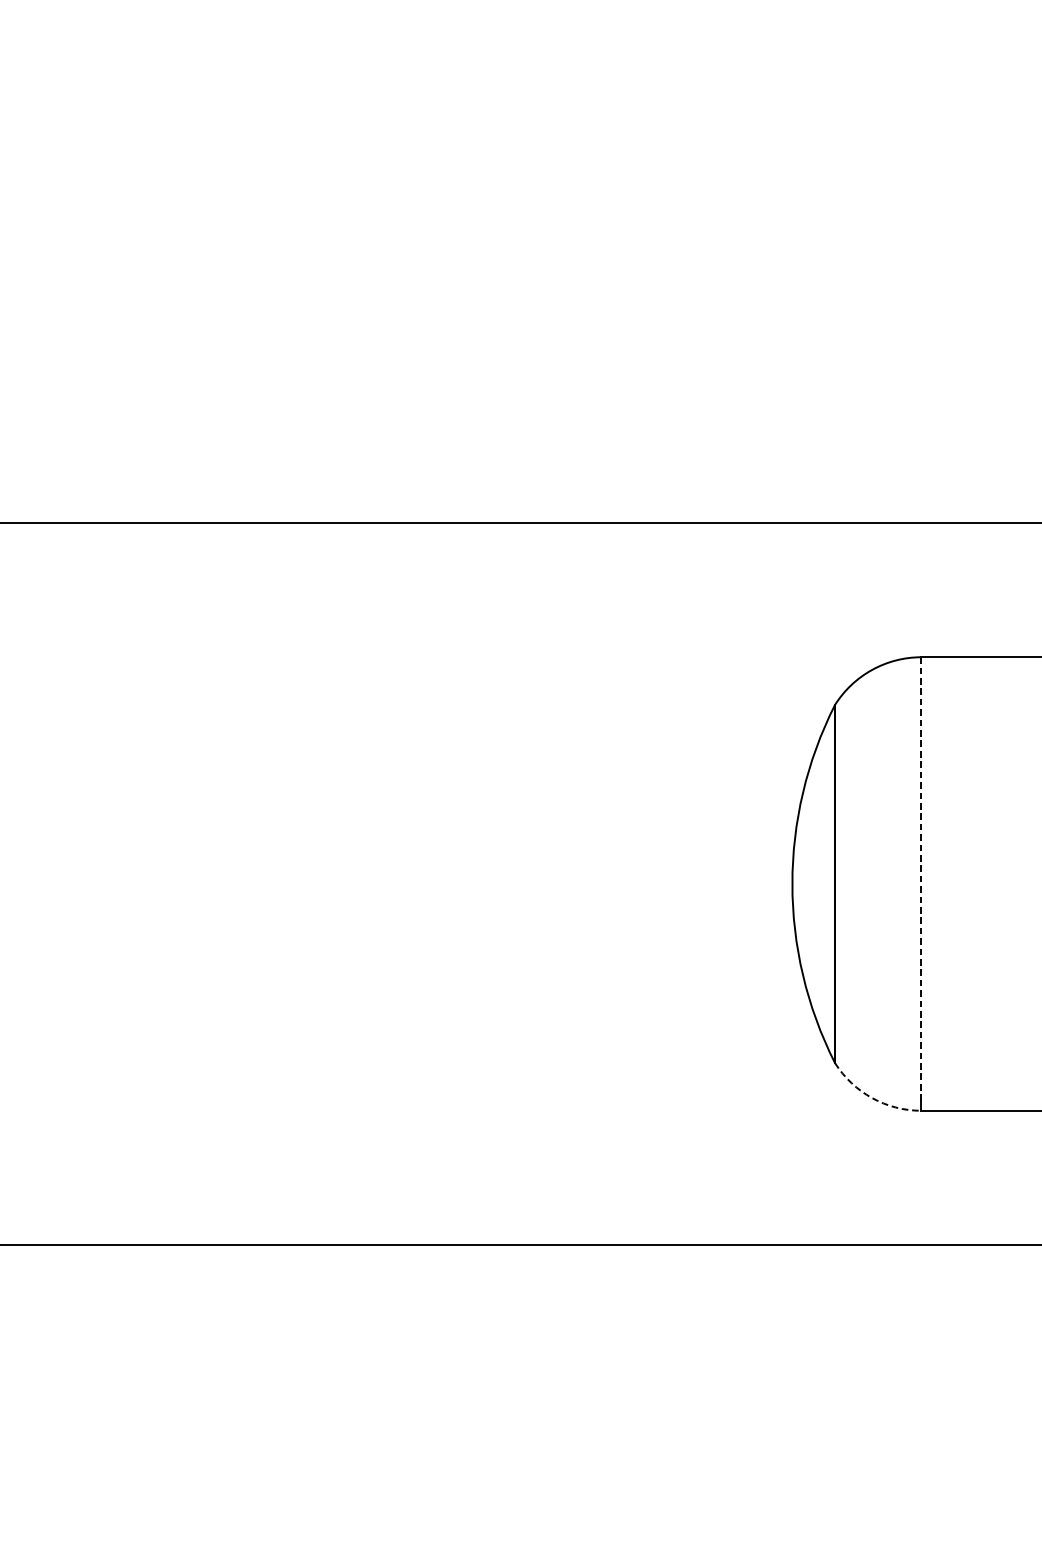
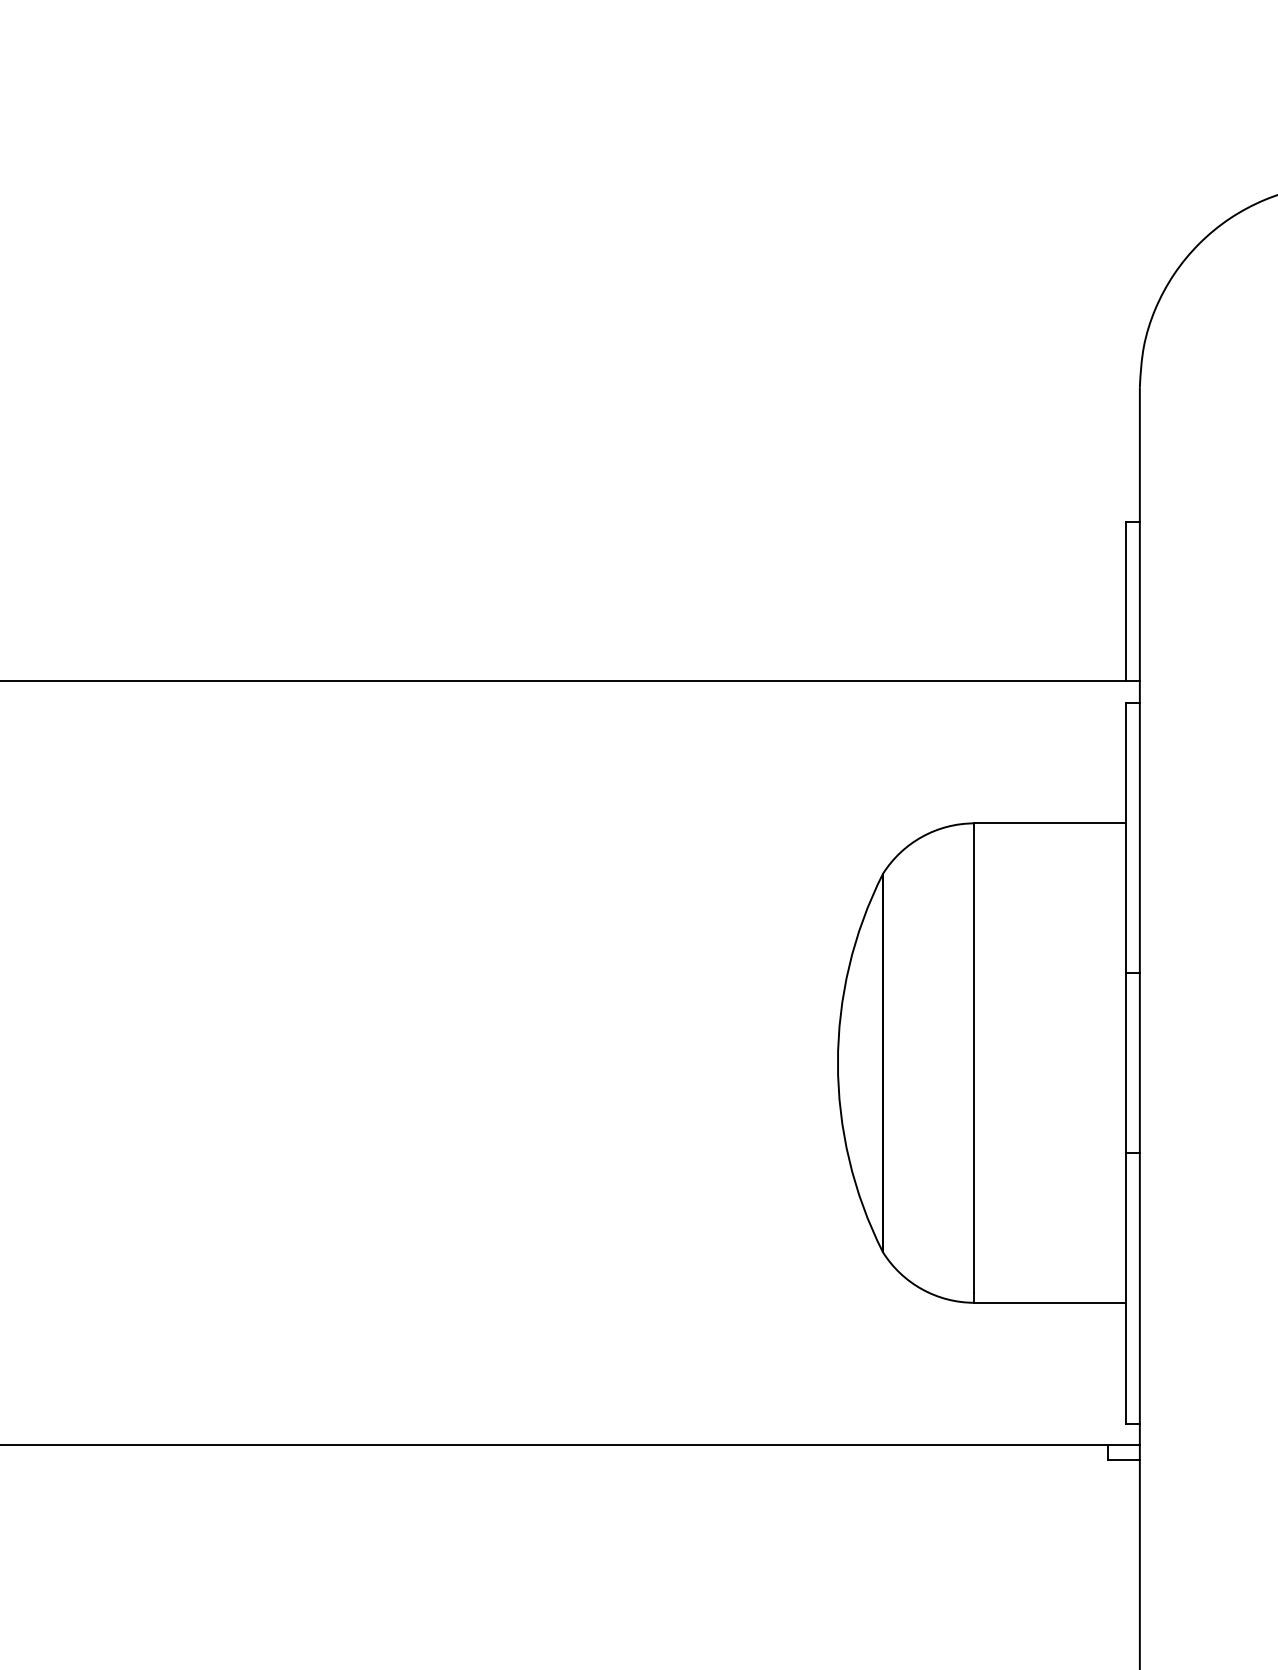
line: (921, 879) -> (974, 1058), dashed -> solid
arc: (872, 1098) -> (922, 1289), dashed -> solid

